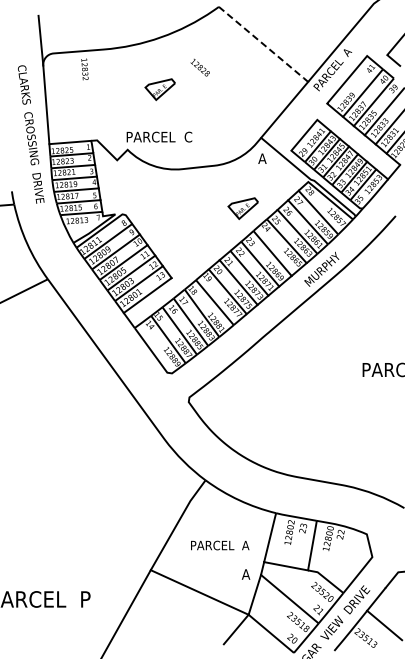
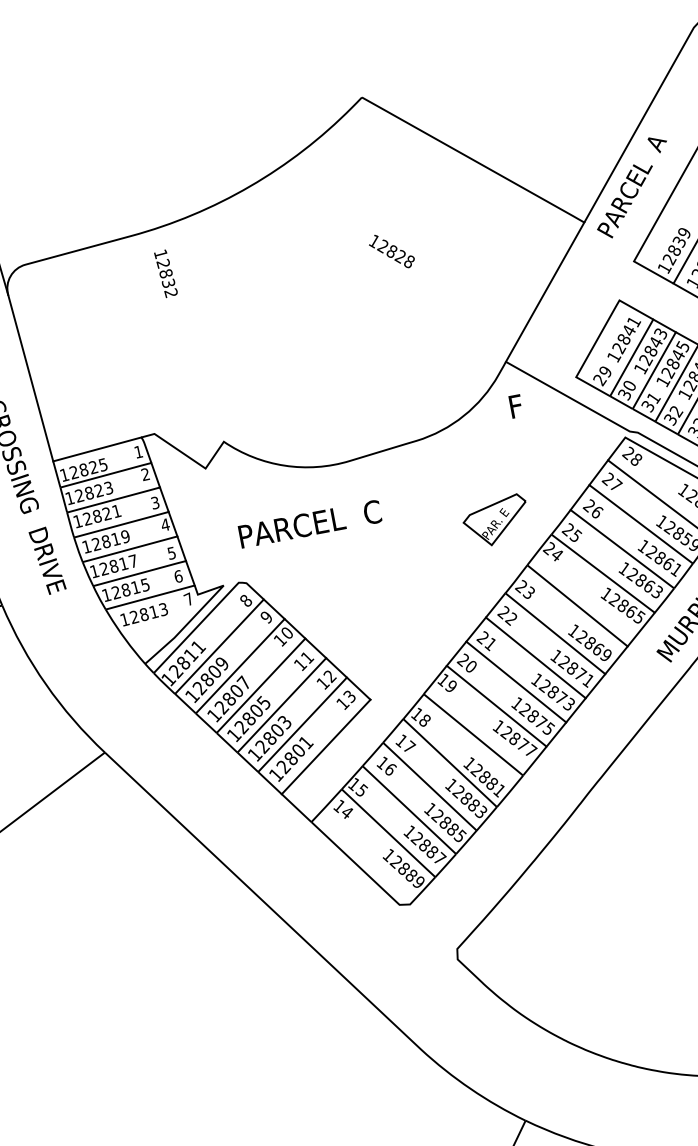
line: (263, 44) -> (473, 160), dashed -> solid
text: (199, 67) -> (390, 251), moved
text: (84, 69) -> (165, 274), moved
part: (159, 89) -> (267, 299), removed
text: (159, 136) -> (310, 522), moved
text: (262, 158) -> (517, 405), A -> F

